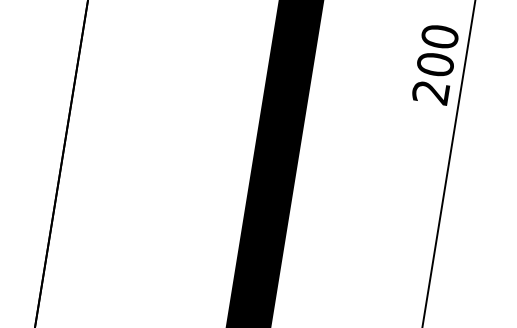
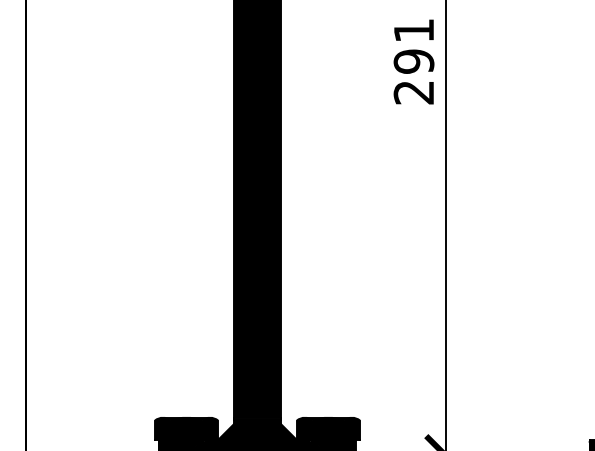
text: (437, 50) -> (413, 45), 200 -> 291

